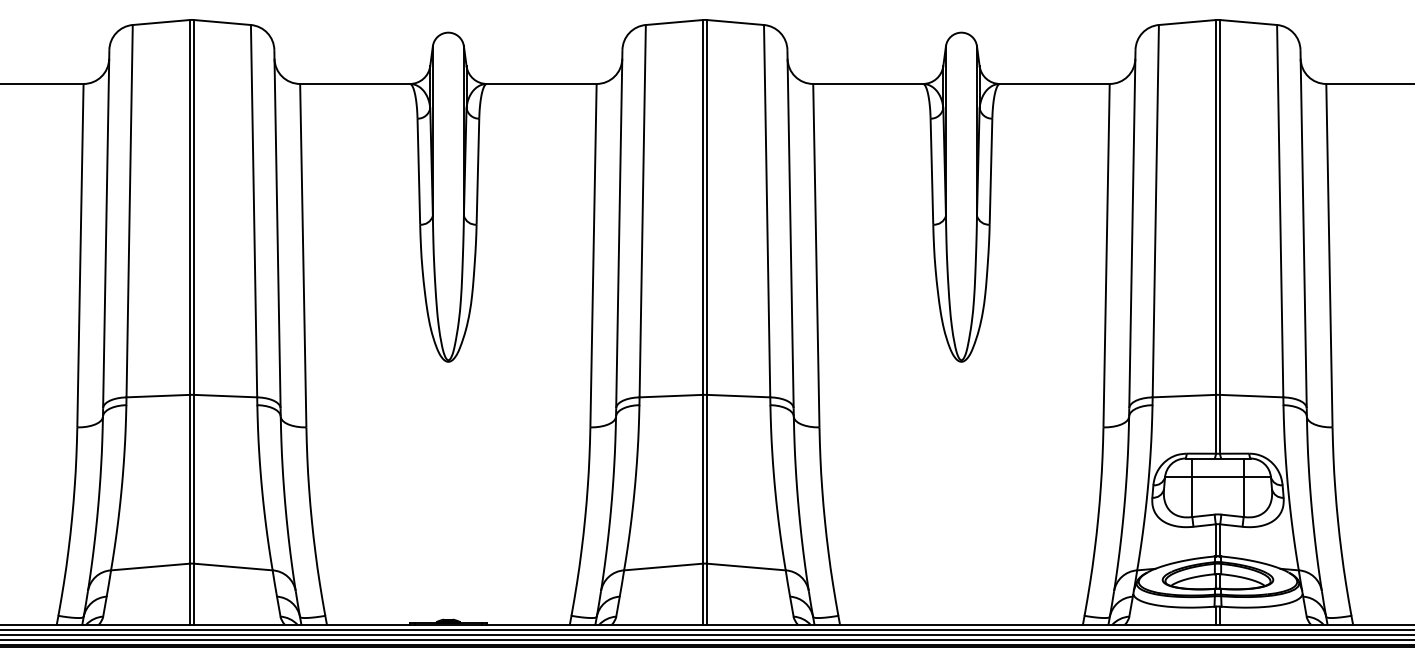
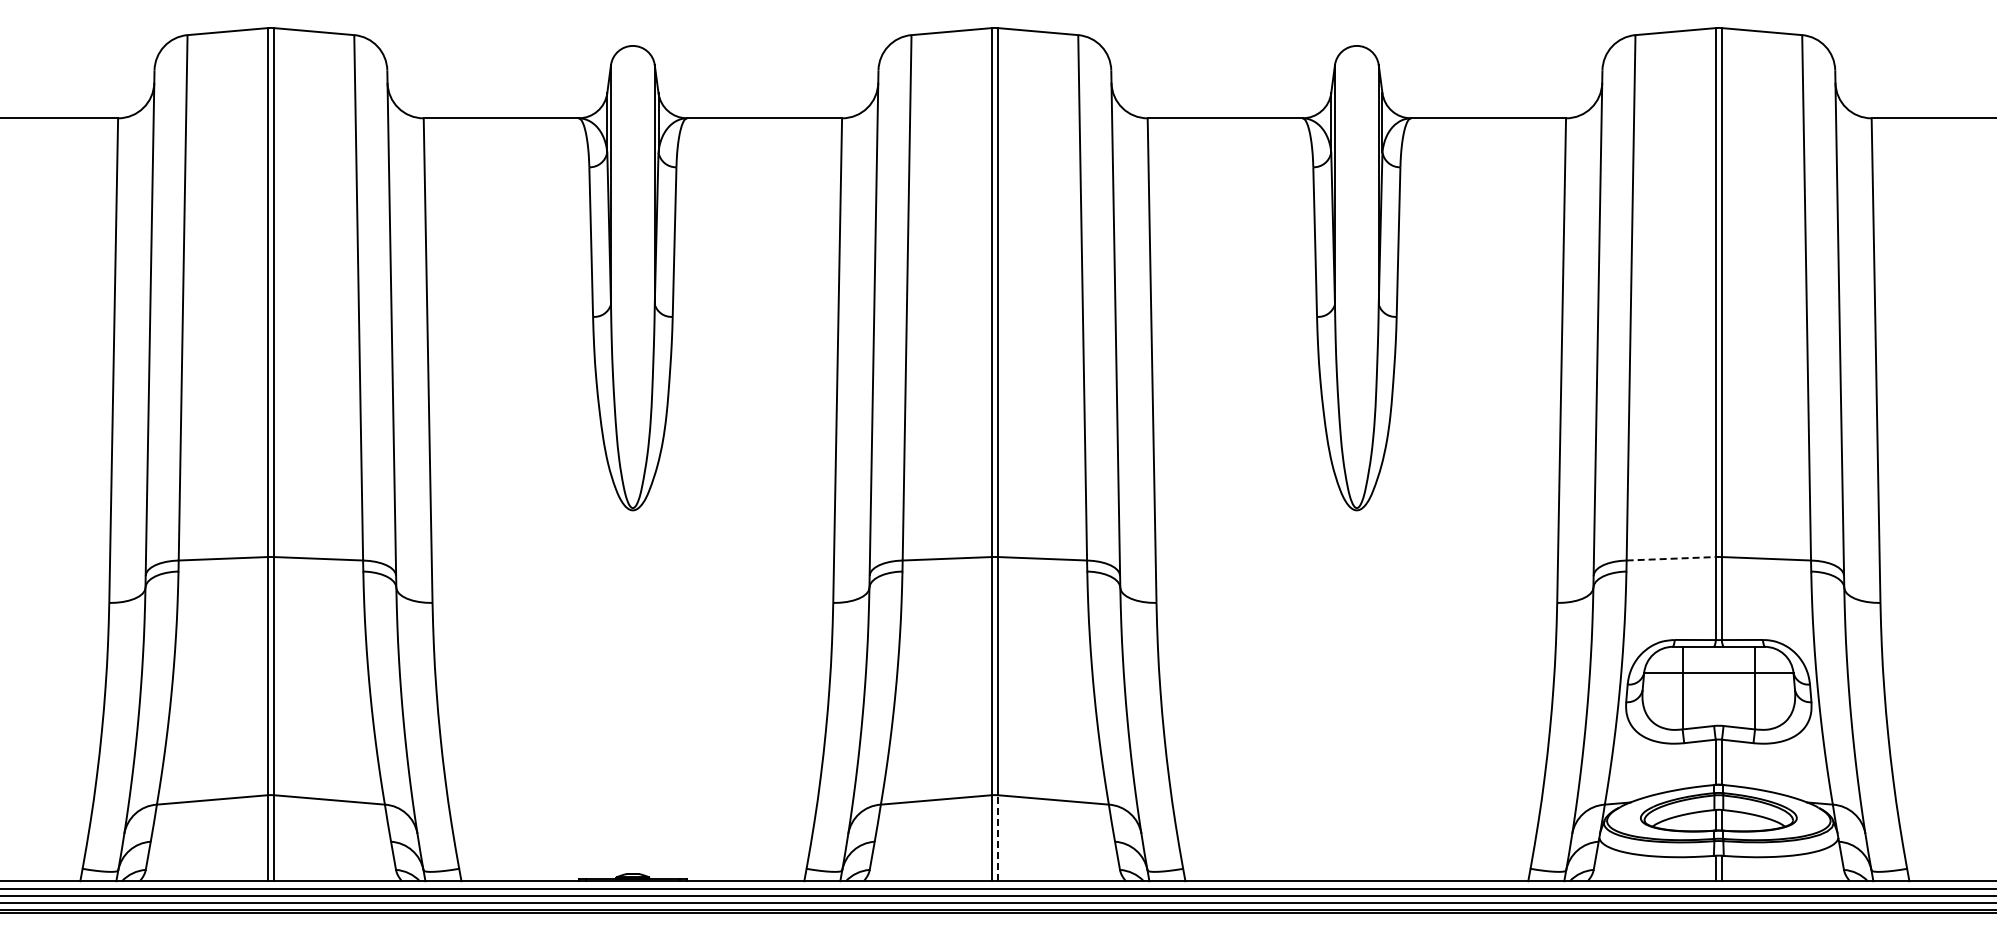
line: (1184, 395) -> (1671, 558), solid -> dashed
line: (707, 594) -> (998, 838), solid -> dashed

